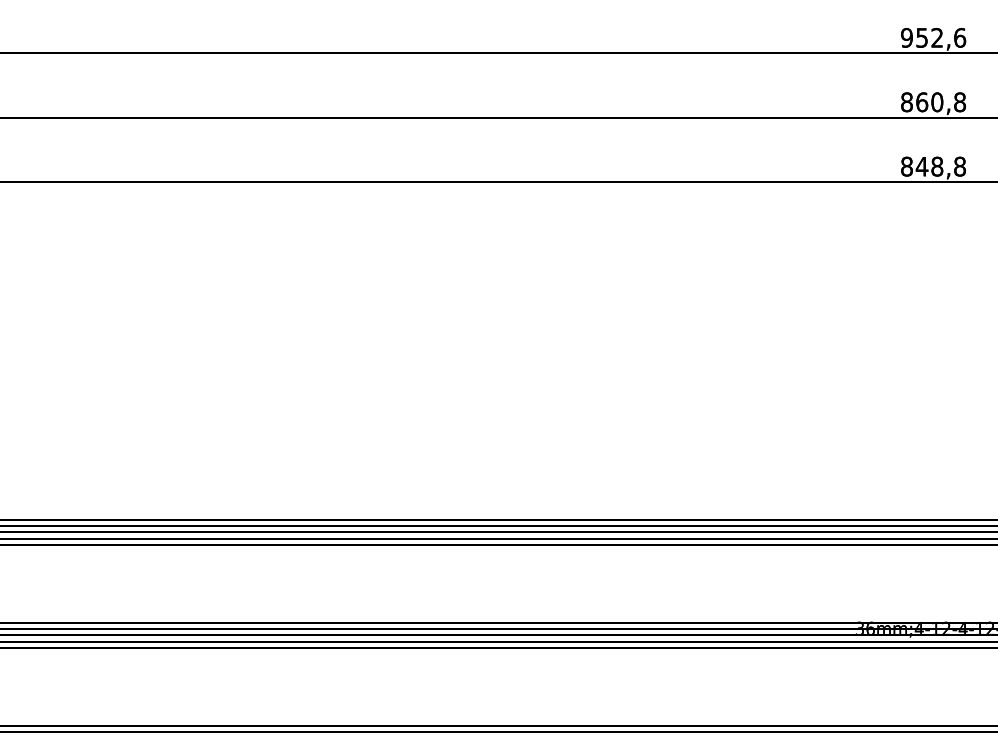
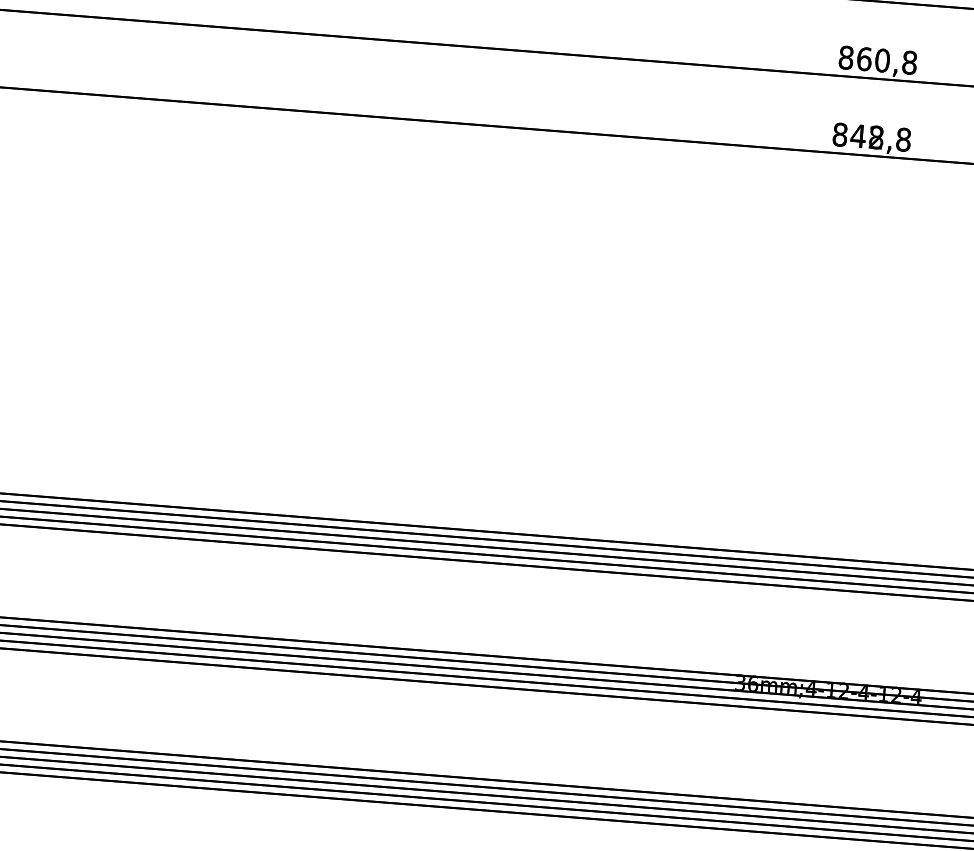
text: (937, 166) -> (876, 137), 848,8 -> 842,8

